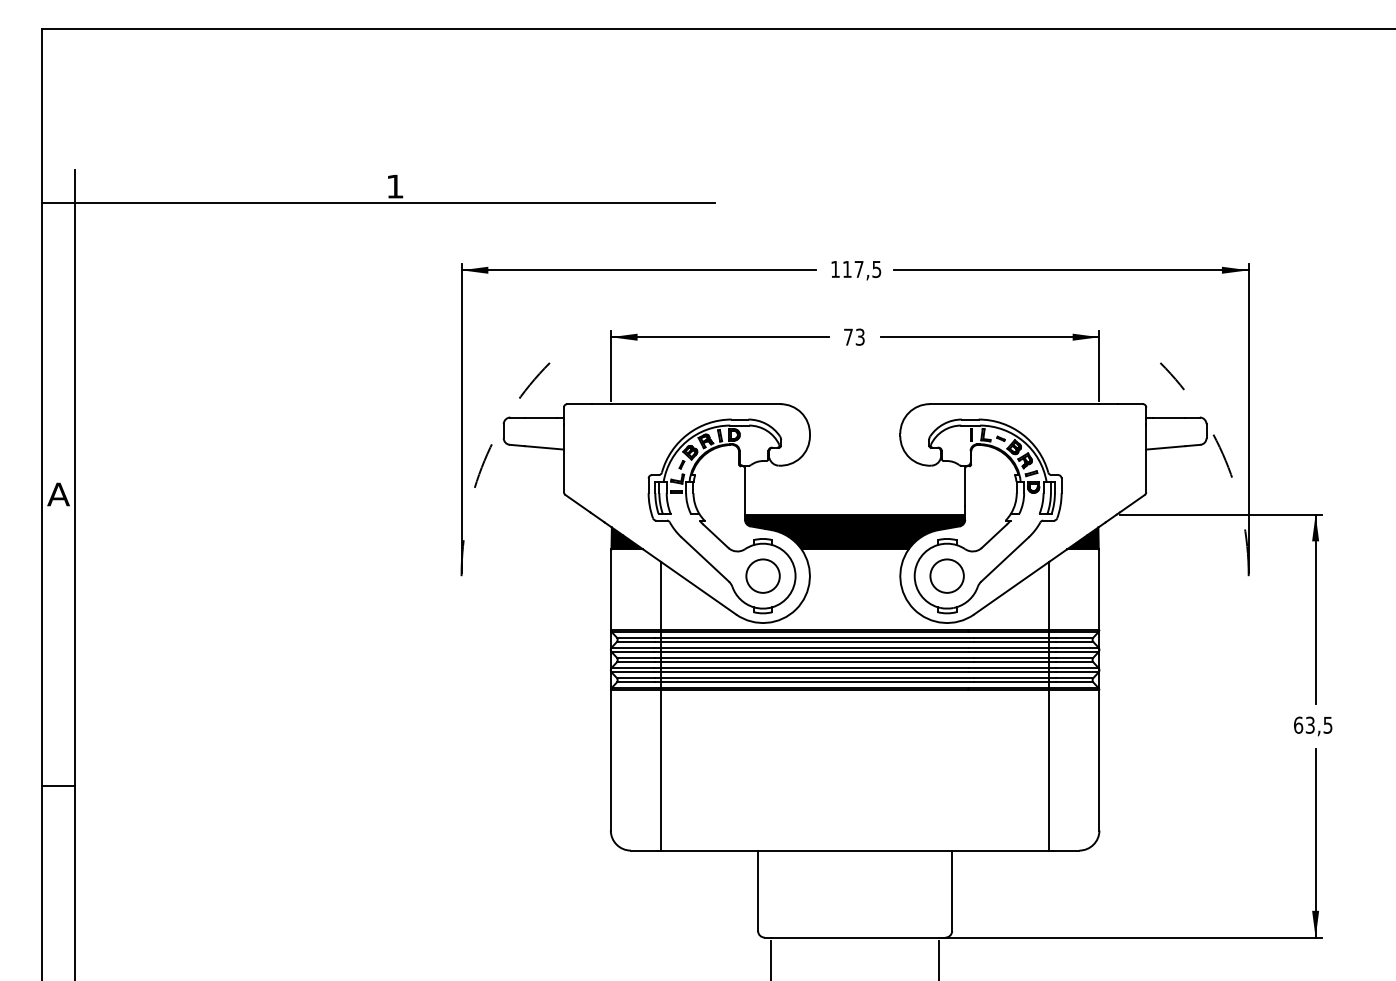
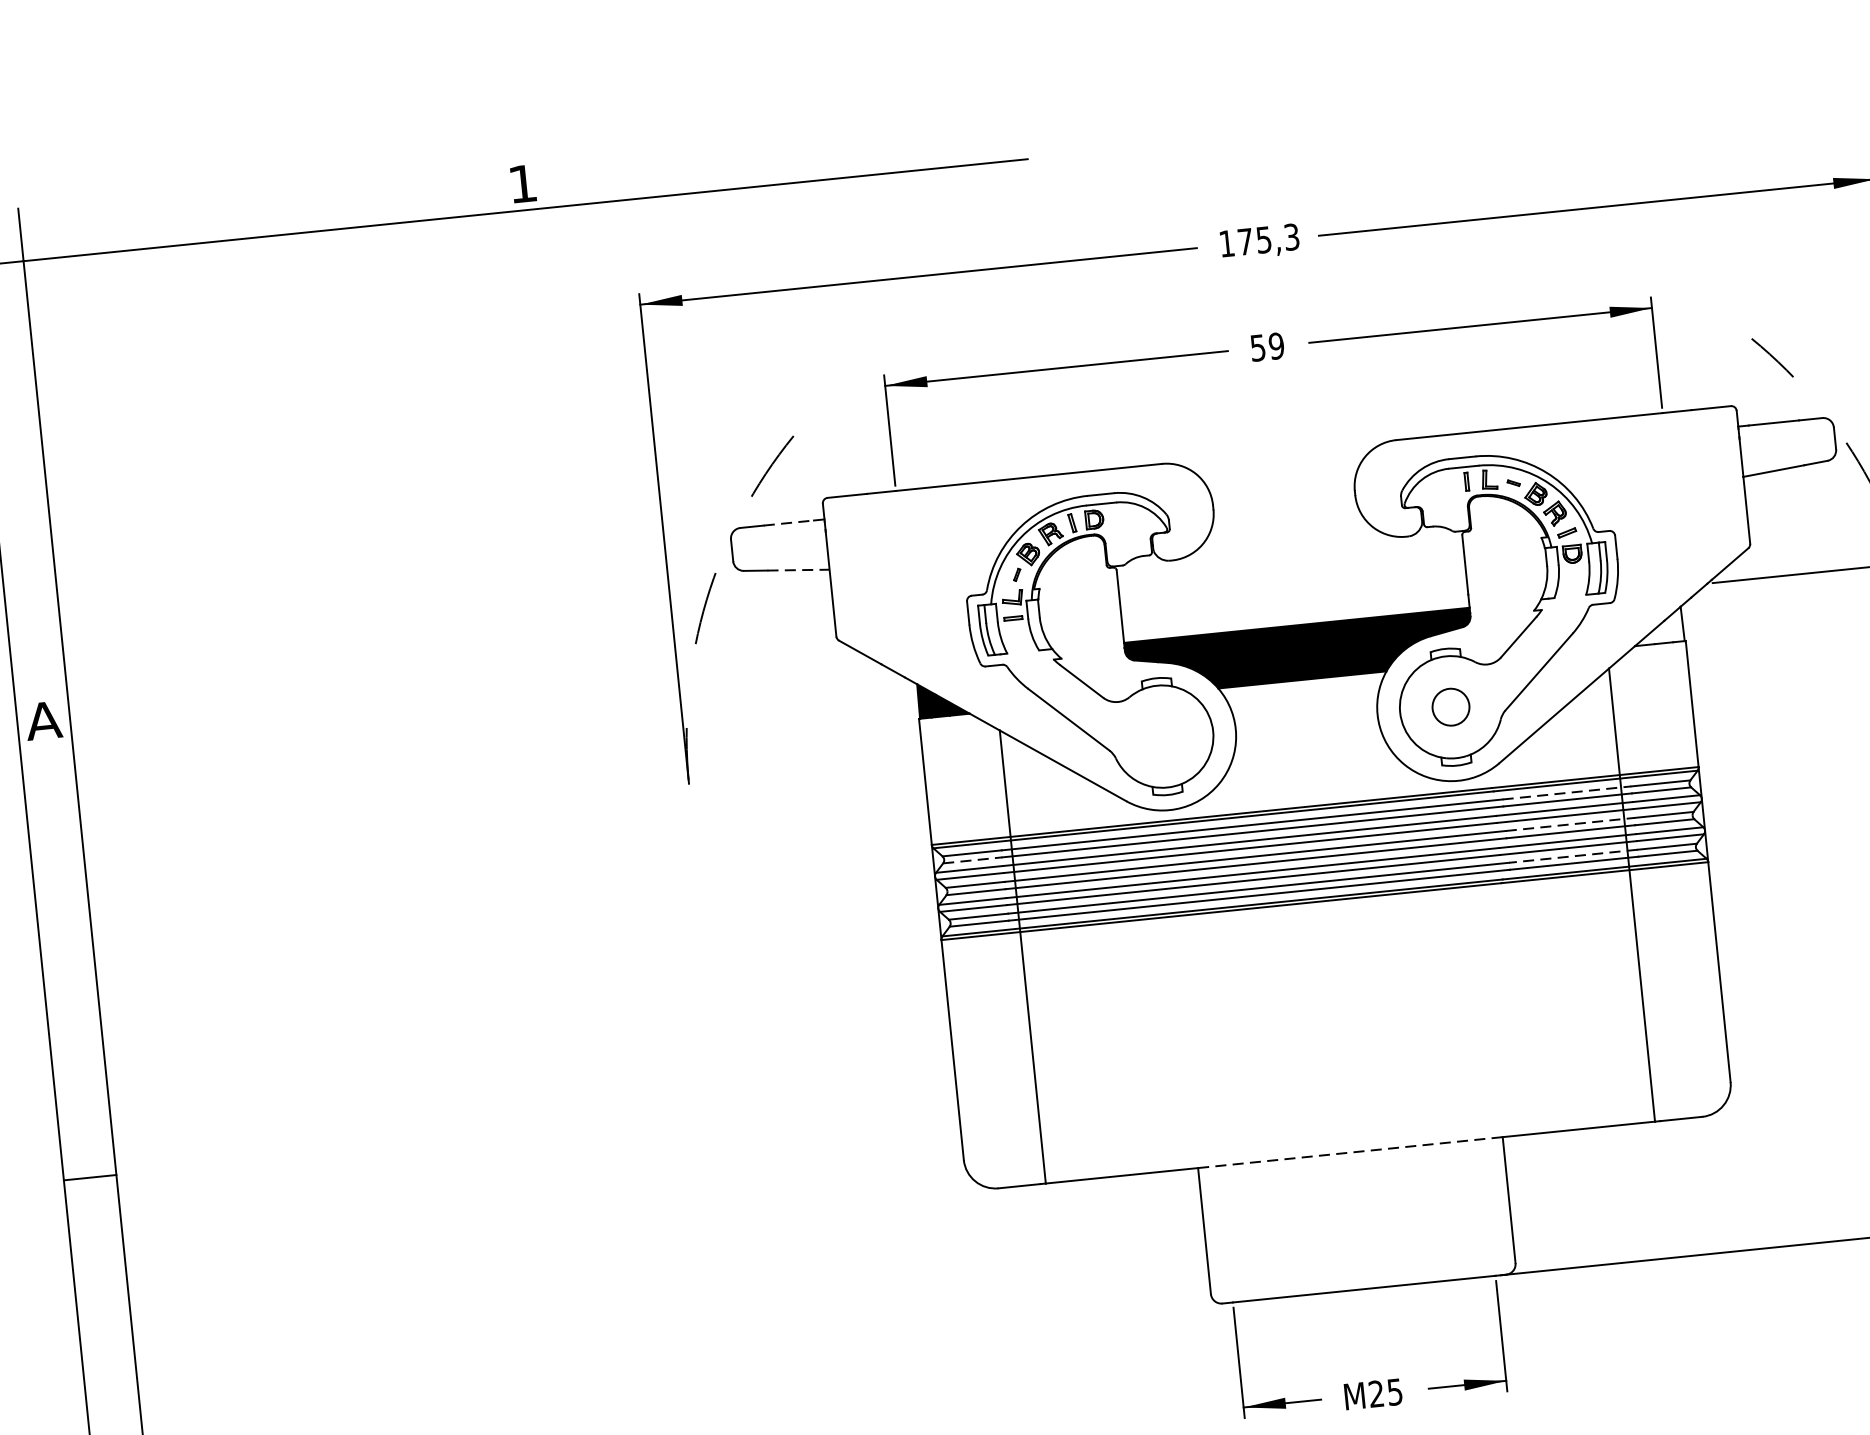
text: (862, 269) -> (1269, 239), 117,5 -> 175,3
text: (854, 336) -> (1267, 345), 73 -> 59
line: (541, 417) -> (789, 522), solid -> dashed
line: (544, 447) -> (798, 569), solid -> dashed
fill: (1082, 538) -> (1657, 626), removed
circle: (762, 575) -> (1161, 735), removed
circle: (946, 575) -> (1449, 706), size x0.7
line: (1014, 637) -> (1566, 792), solid -> dashed
line: (635, 642) -> (972, 861), solid -> dashed
line: (1014, 657) -> (1569, 824), solid -> dashed
line: (1014, 677) -> (1572, 855), solid -> dashed
line: (855, 850) -> (1350, 1152), solid -> dashed

